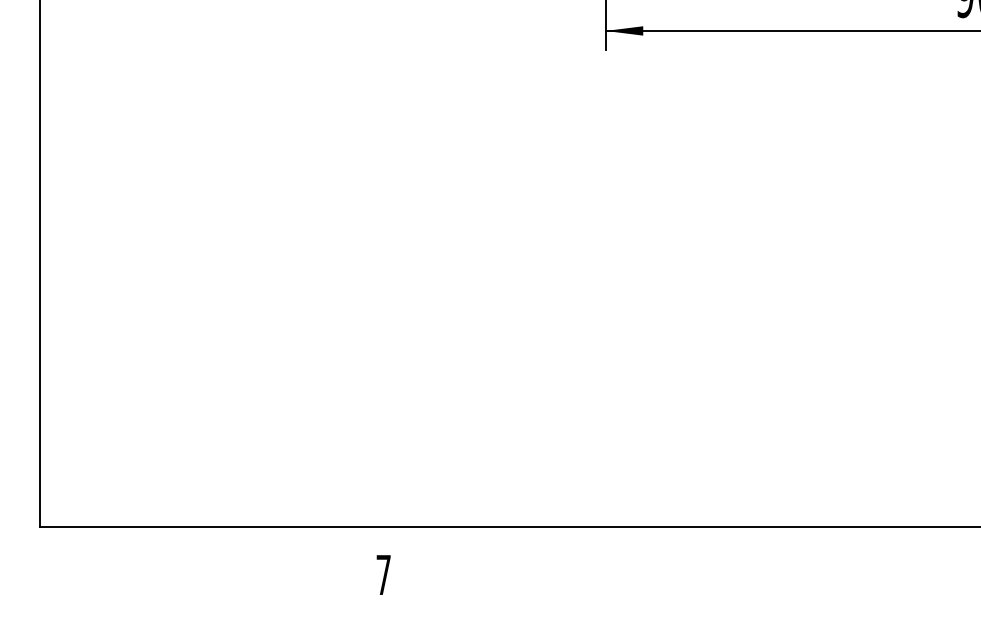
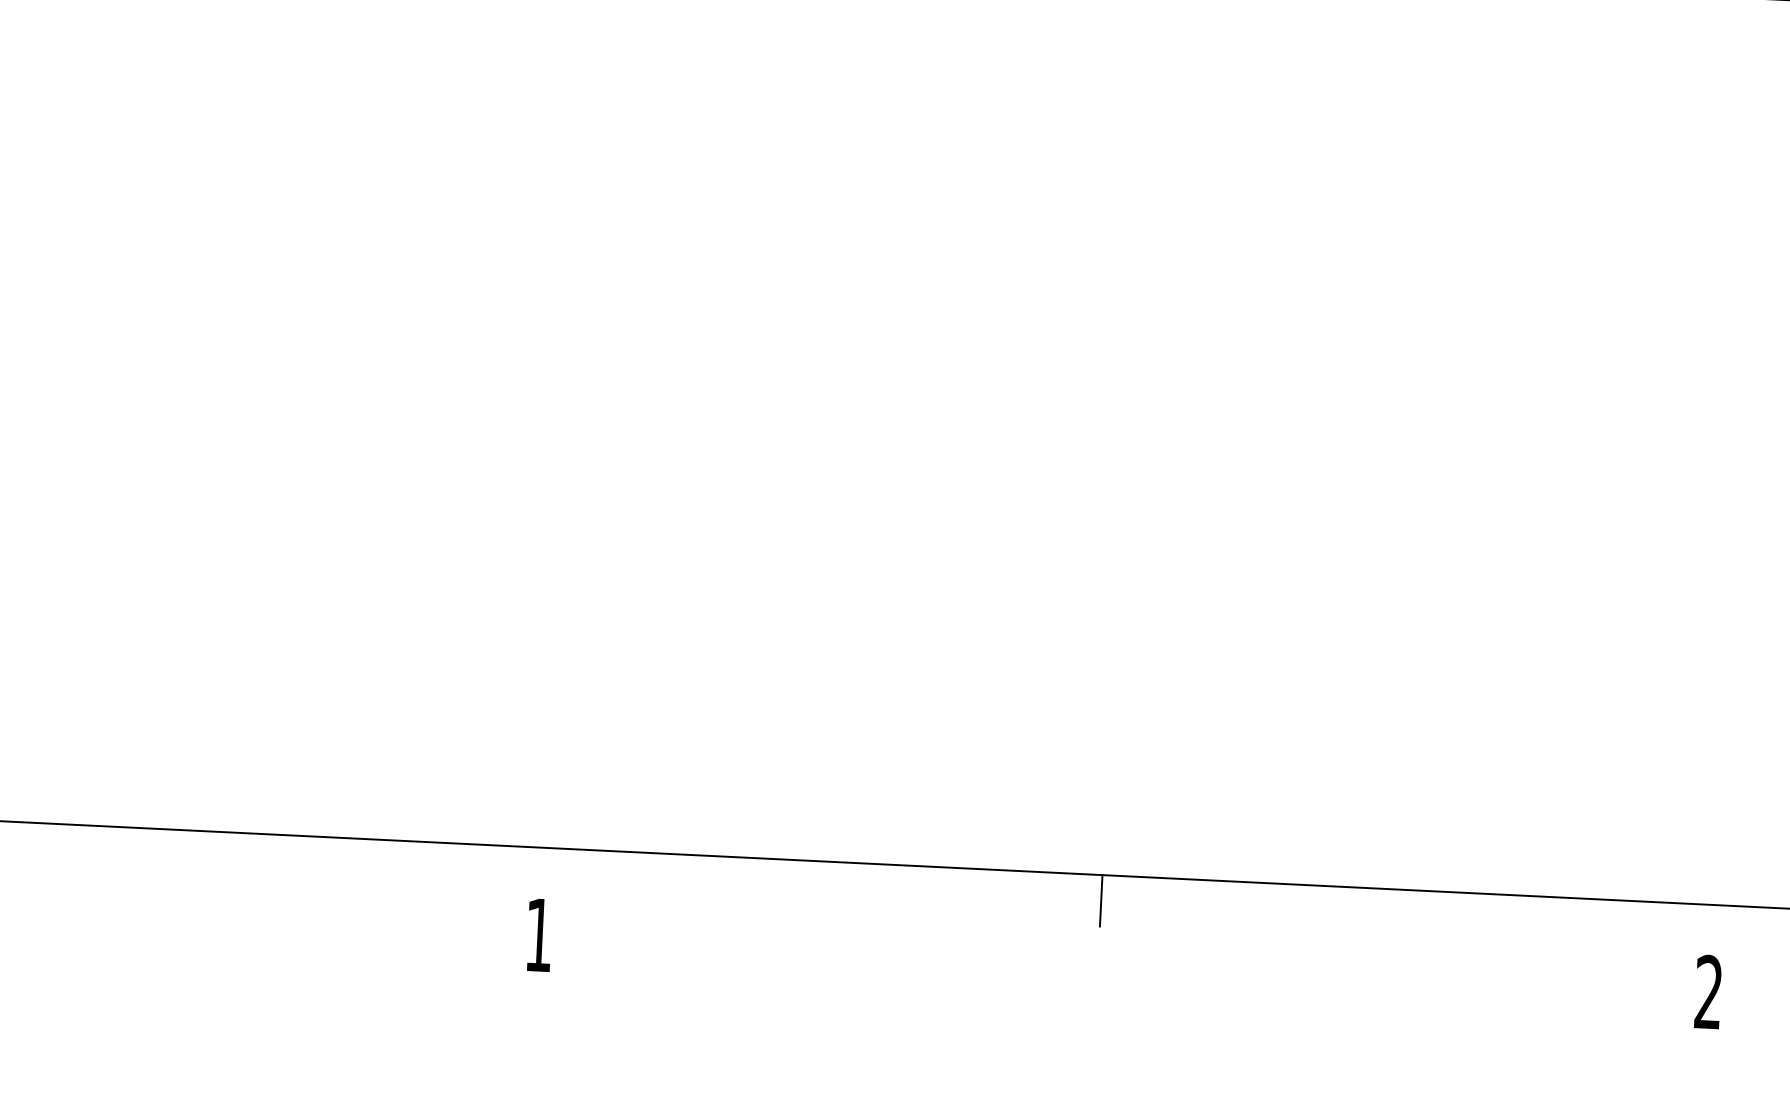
line: (689, 541) -> (1100, 901), added
text: (383, 574) -> (538, 934), 7 -> 1

